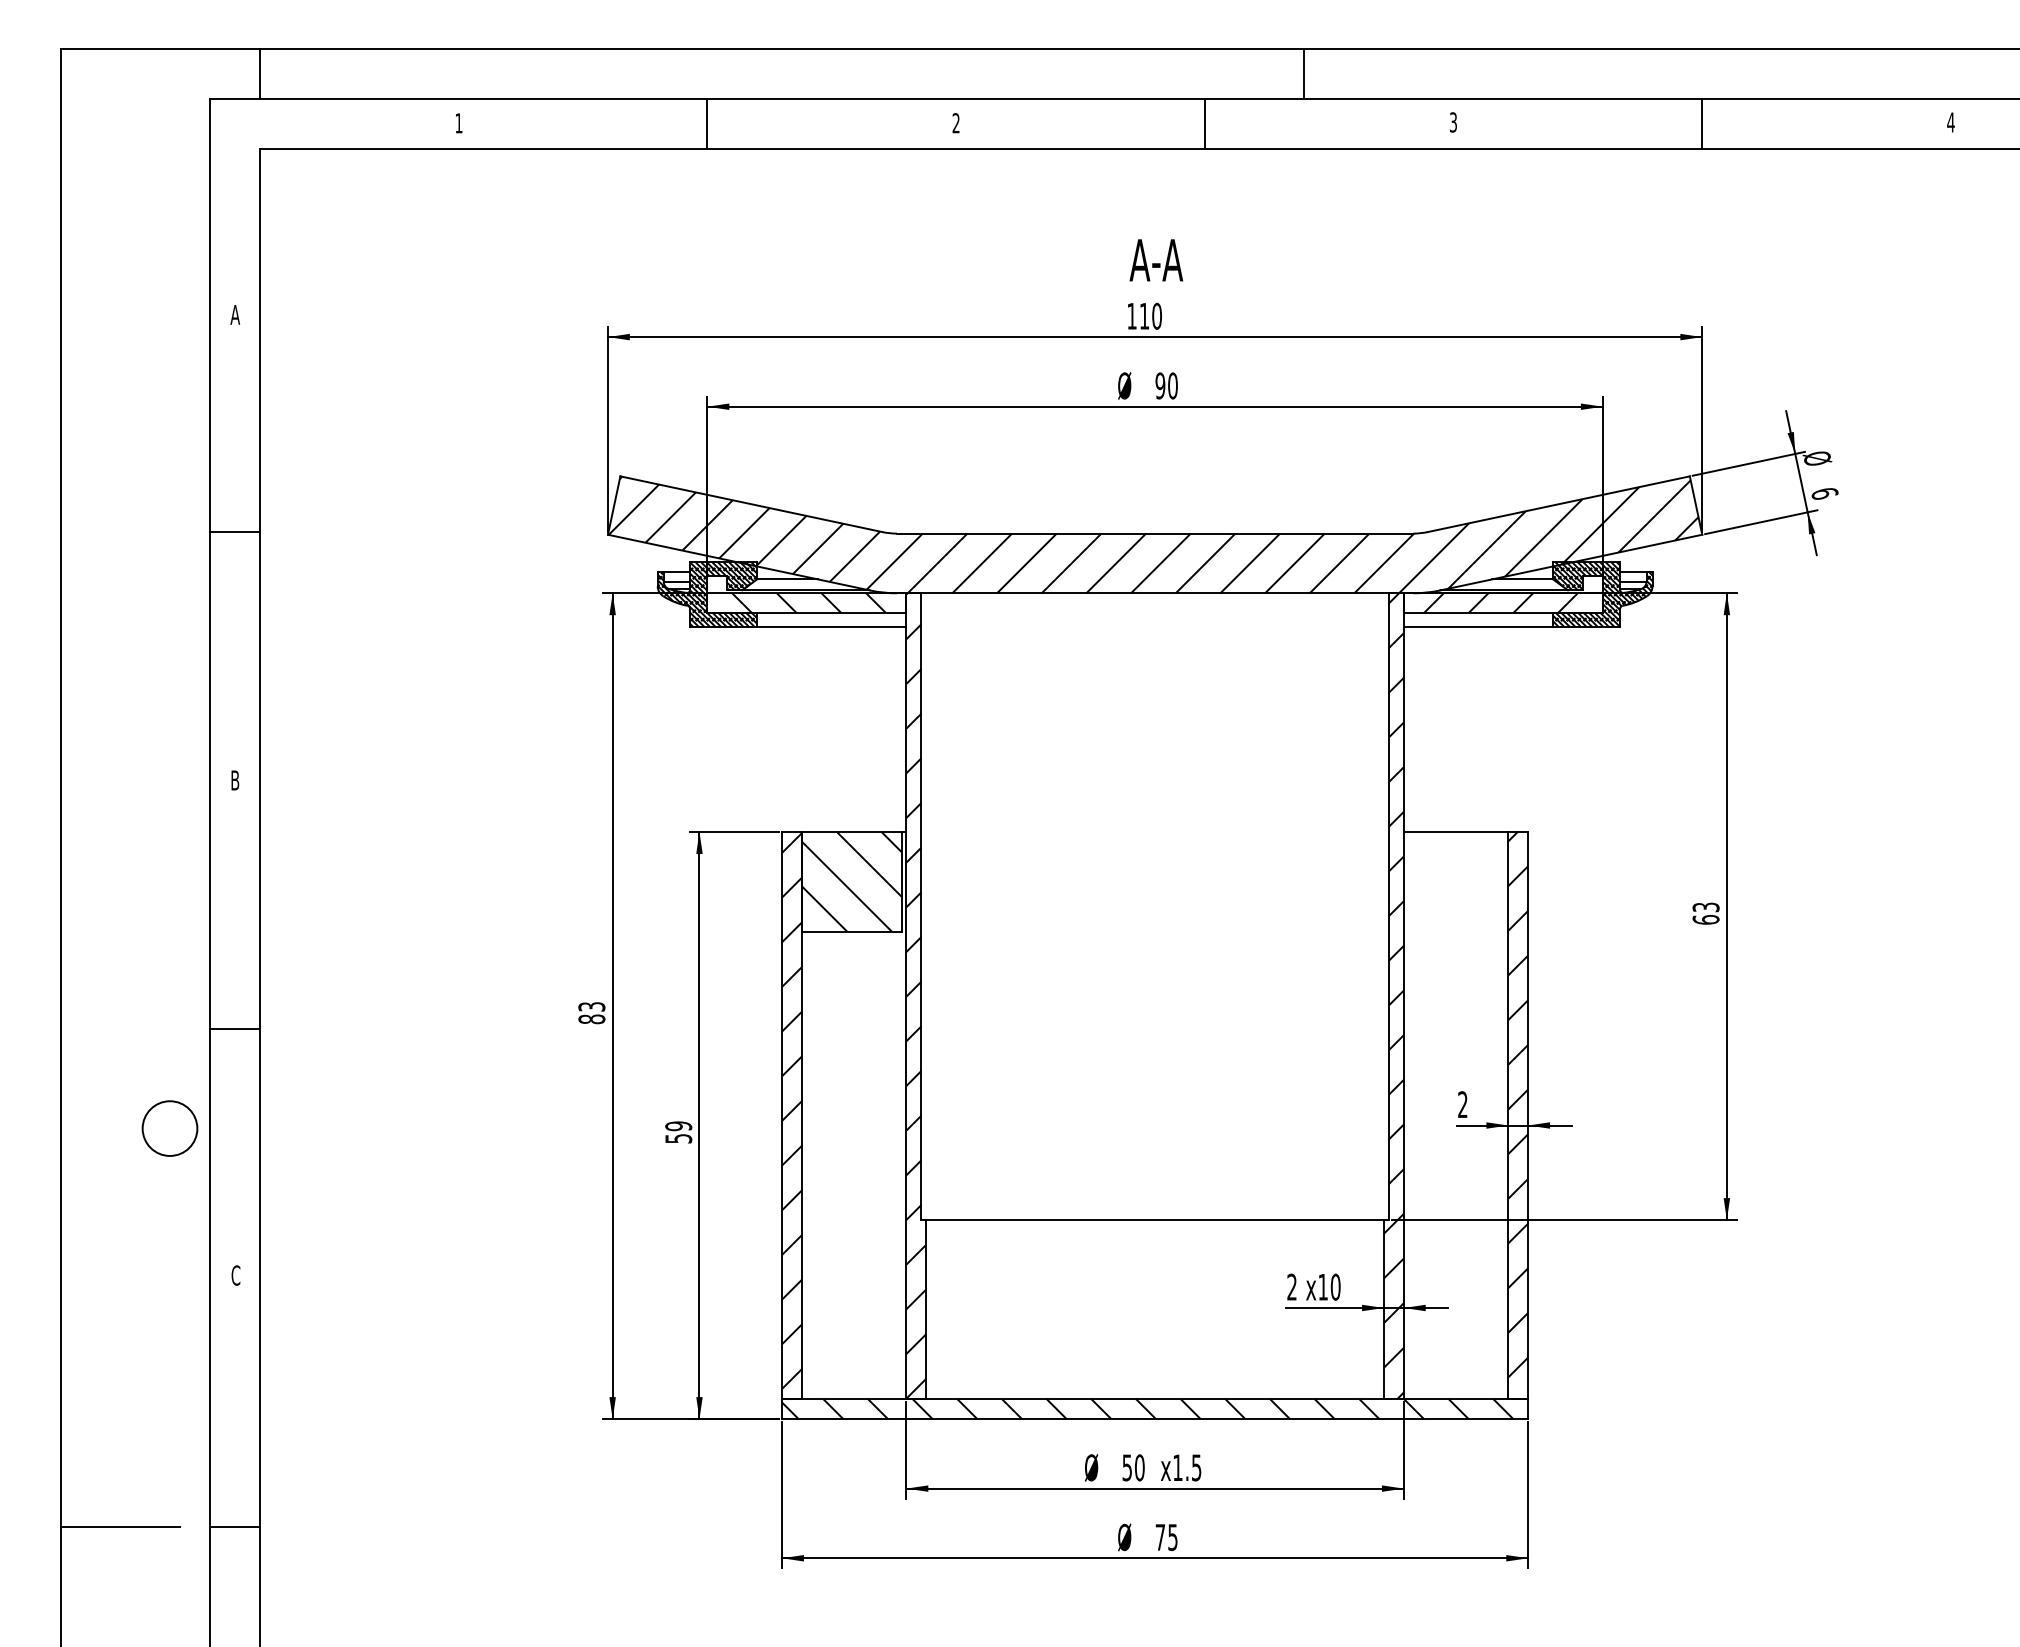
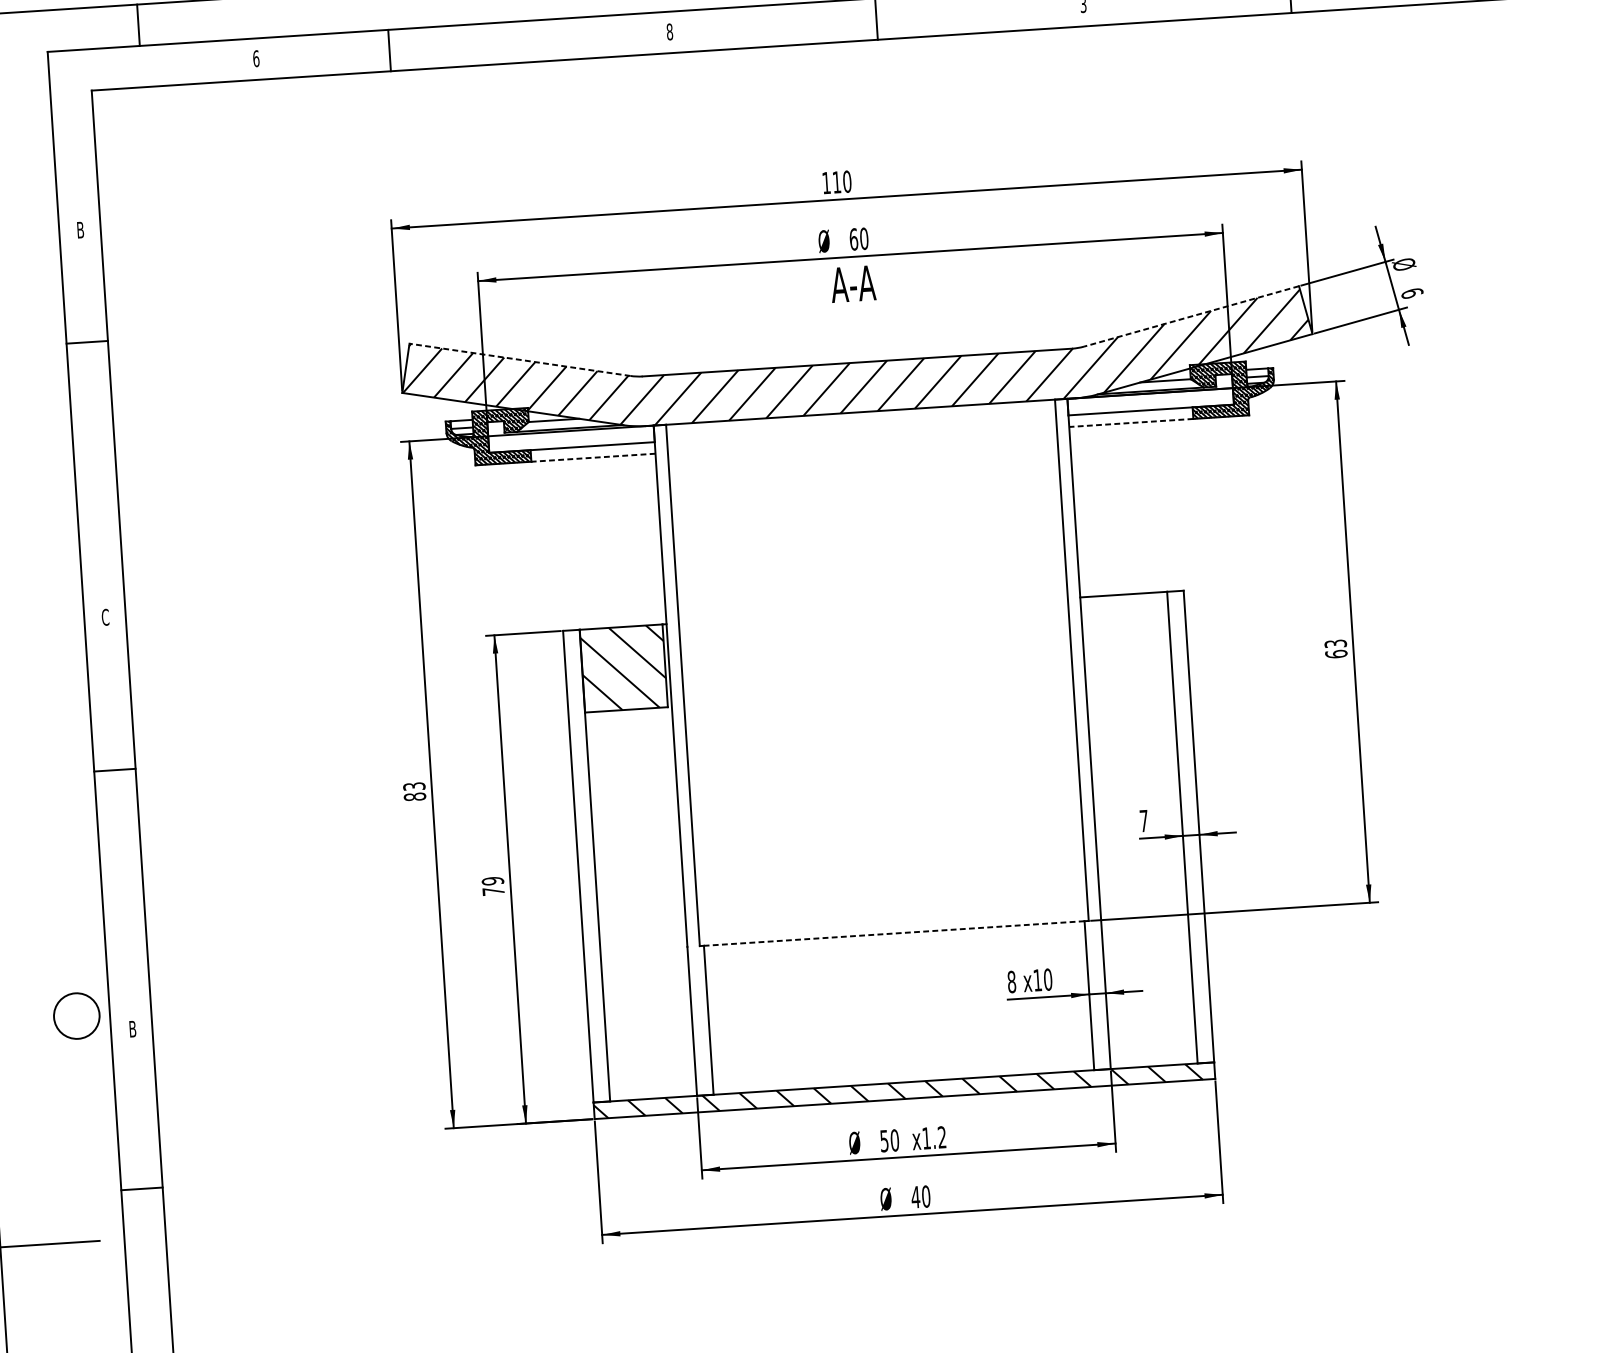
line: (259, 73) -> (138, 24), moved
text: (458, 123) -> (255, 58), 1 -> 6
line: (707, 123) -> (389, 50), moved
text: (955, 123) -> (669, 32), 2 -> 8
text: (1156, 260) -> (853, 284), moved
text: (235, 314) -> (80, 229), A -> B
text: (1160, 385) -> (853, 239), 90 -> 60
line: (751, 504) -> (520, 360), solid -> dashed
line: (1558, 504) -> (1191, 316), solid -> dashed
line: (234, 531) -> (87, 342), moved
hatch: (796, 603) -> (562, 440), removed
hatch: (1512, 603) -> (1158, 401), removed
line: (831, 627) -> (593, 458), solid -> dashed
line: (1478, 627) -> (1131, 423), solid -> dashed
text: (234, 780) -> (104, 617), B -> C
hatch: (916, 995) -> (683, 759), removed
hatch: (1393, 996) -> (1080, 734), removed
line: (234, 1029) -> (114, 770), moved
text: (1462, 1104) -> (1143, 820), 2 -> 7
hatch: (1518, 1104) -> (1190, 817), removed
hatch: (791, 1110) -> (585, 861), removed
circle: (169, 1128) -> (76, 1016), moved
text: (678, 1138) -> (493, 891), 59 -> 79
line: (1155, 1220) -> (894, 933), solid -> dashed
text: (235, 1275) -> (132, 1029), C -> B
text: (1291, 1286) -> (1011, 981), 2 -> 8
text: (1196, 1467) -> (942, 1137), x1.5 -> x1.2
line: (234, 1526) -> (141, 1188), moved
text: (1166, 1537) -> (920, 1196), 75 -> 40

